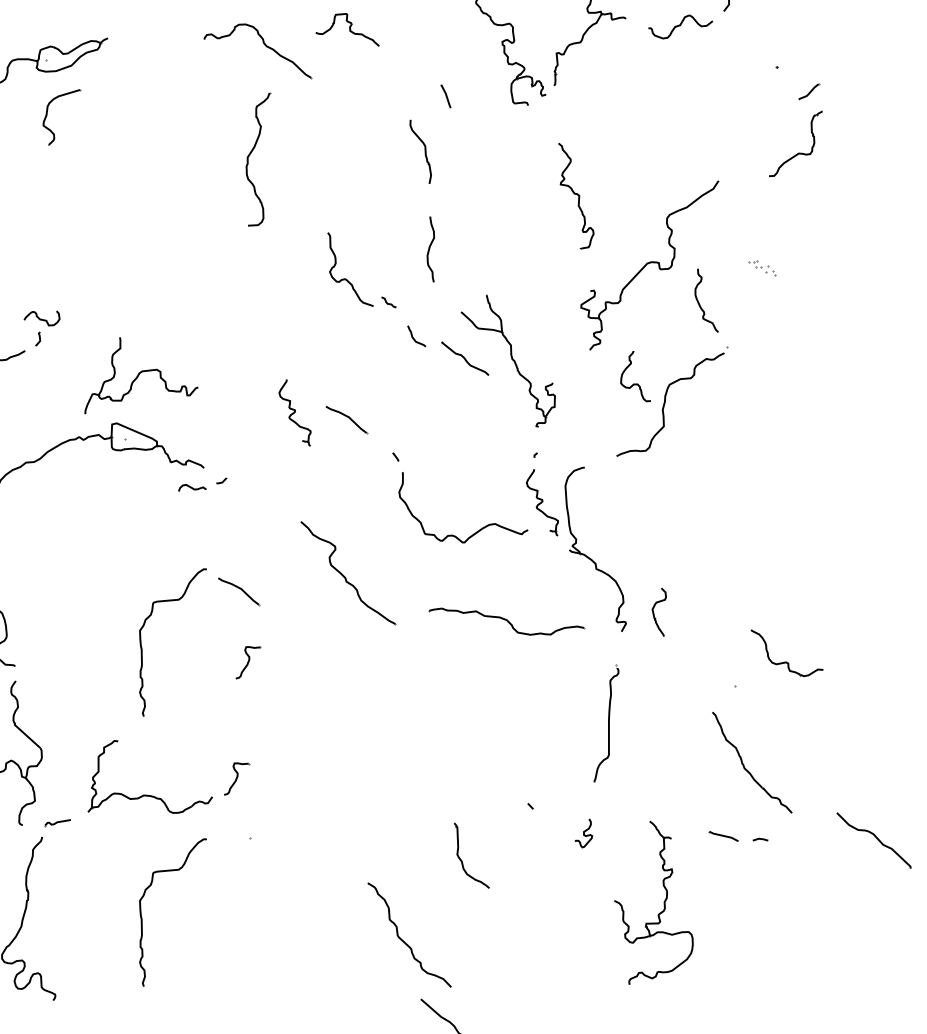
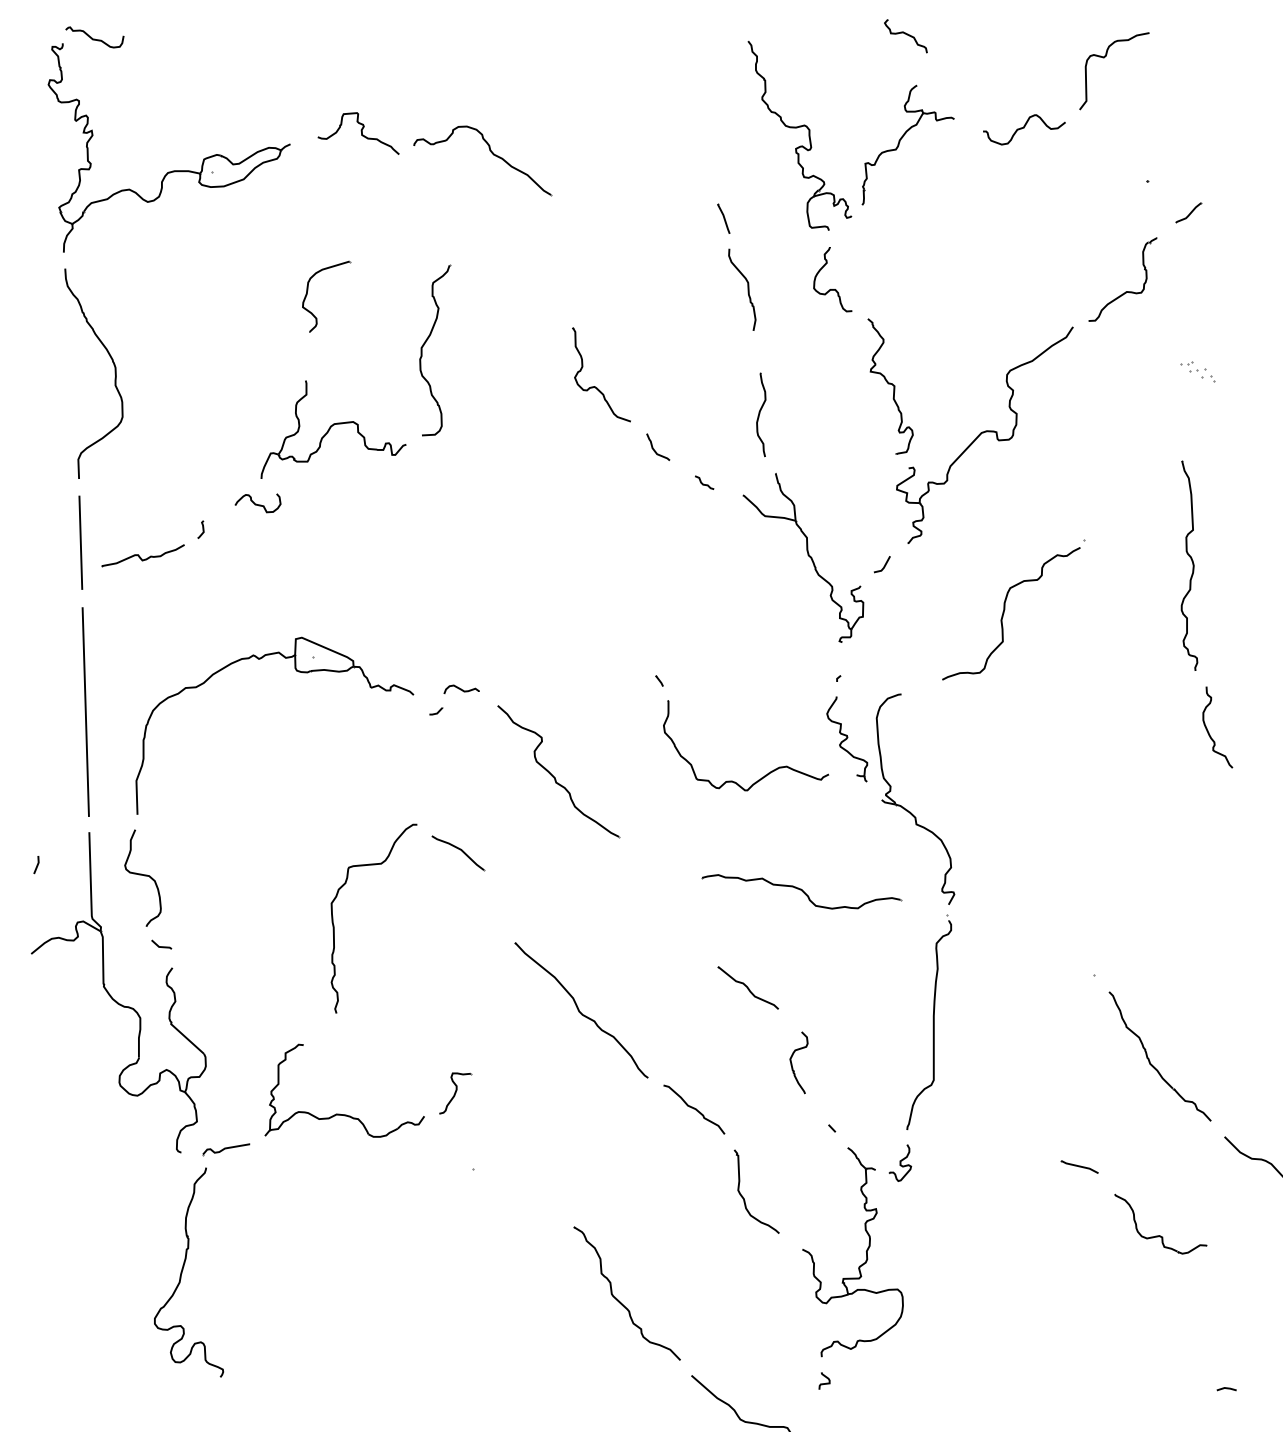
curve: (349, 28) -> (360, 131), moved
part: (47, 112) -> (308, 290), moved
curve: (424, 151) -> (747, 289), moved
part: (251, 153) -> (426, 342), moved
part: (797, 153) -> (1125, 291), moved
curve: (576, 194) -> (890, 384), moved
curve: (430, 248) -> (760, 413), moved
part: (761, 267) -> (1197, 371), moved
part: (345, 278) -> (595, 386), moved
curve: (388, 303) -> (703, 483), moved
curve: (700, 304) -> (1209, 732), moved
curve: (40, 318) -> (256, 503), moved
curve: (413, 338) -> (654, 449), moved
part: (464, 358) -> (747, 987), moved
curve: (570, 367) -> (883, 566), added
part: (809, 367) -> (1189, 565), added
part: (141, 375) -> (333, 429), moved
curve: (635, 384) -> (832, 289), moved
part: (295, 413) -> (530, 624), removed
part: (346, 420) -> (596, 633), removed
curve: (192, 487) -> (461, 689), moved
part: (344, 576) -> (553, 775), moved
curve: (654, 612) -> (792, 1063), moved
part: (786, 661) -> (1160, 1235), moved
part: (248, 662) -> (470, 944), removed
part: (335, 714) -> (581, 1010), added
part: (606, 723) -> (929, 1022), size x1.43
part: (743, 764) -> (1149, 1058), moved
curve: (423, 791) -> (694, 1109), added
part: (57, 822) -> (226, 1149), size x1.43
line: (760, 839) -> (1226, 1389), moved
part: (664, 903) -> (866, 1252), moved
curve: (142, 917) -> (334, 1271), removed
part: (403, 940) -> (619, 1300), moved
curve: (526, 1001) -> (826, 1378), added

